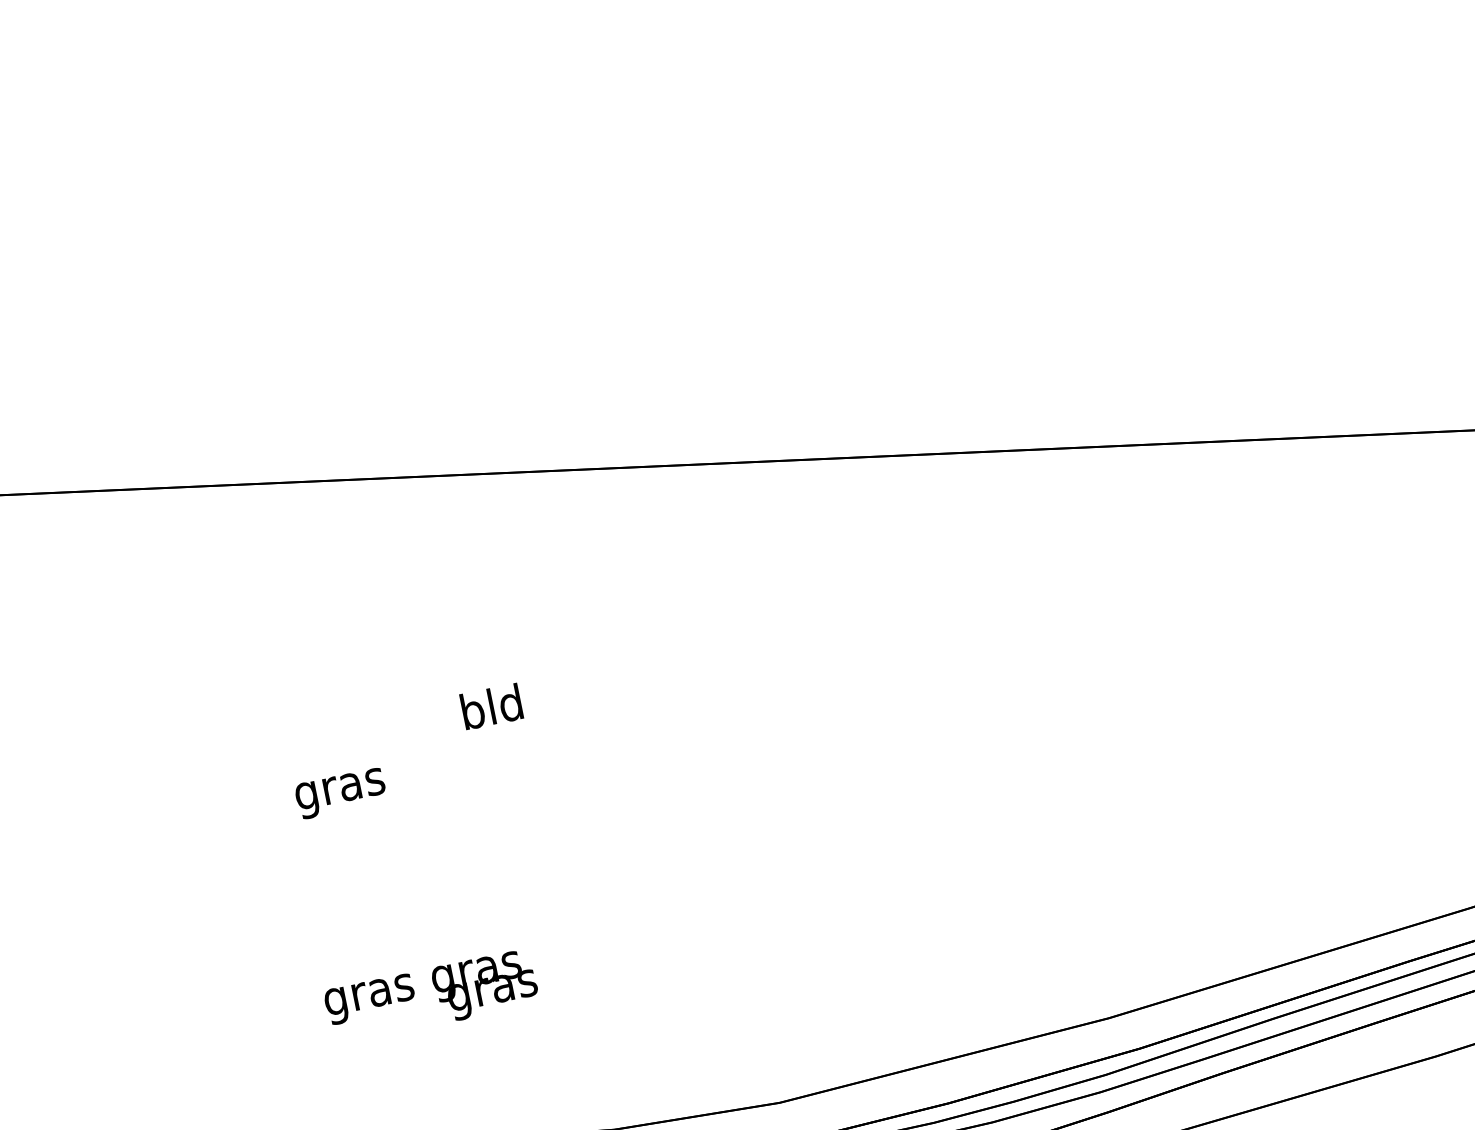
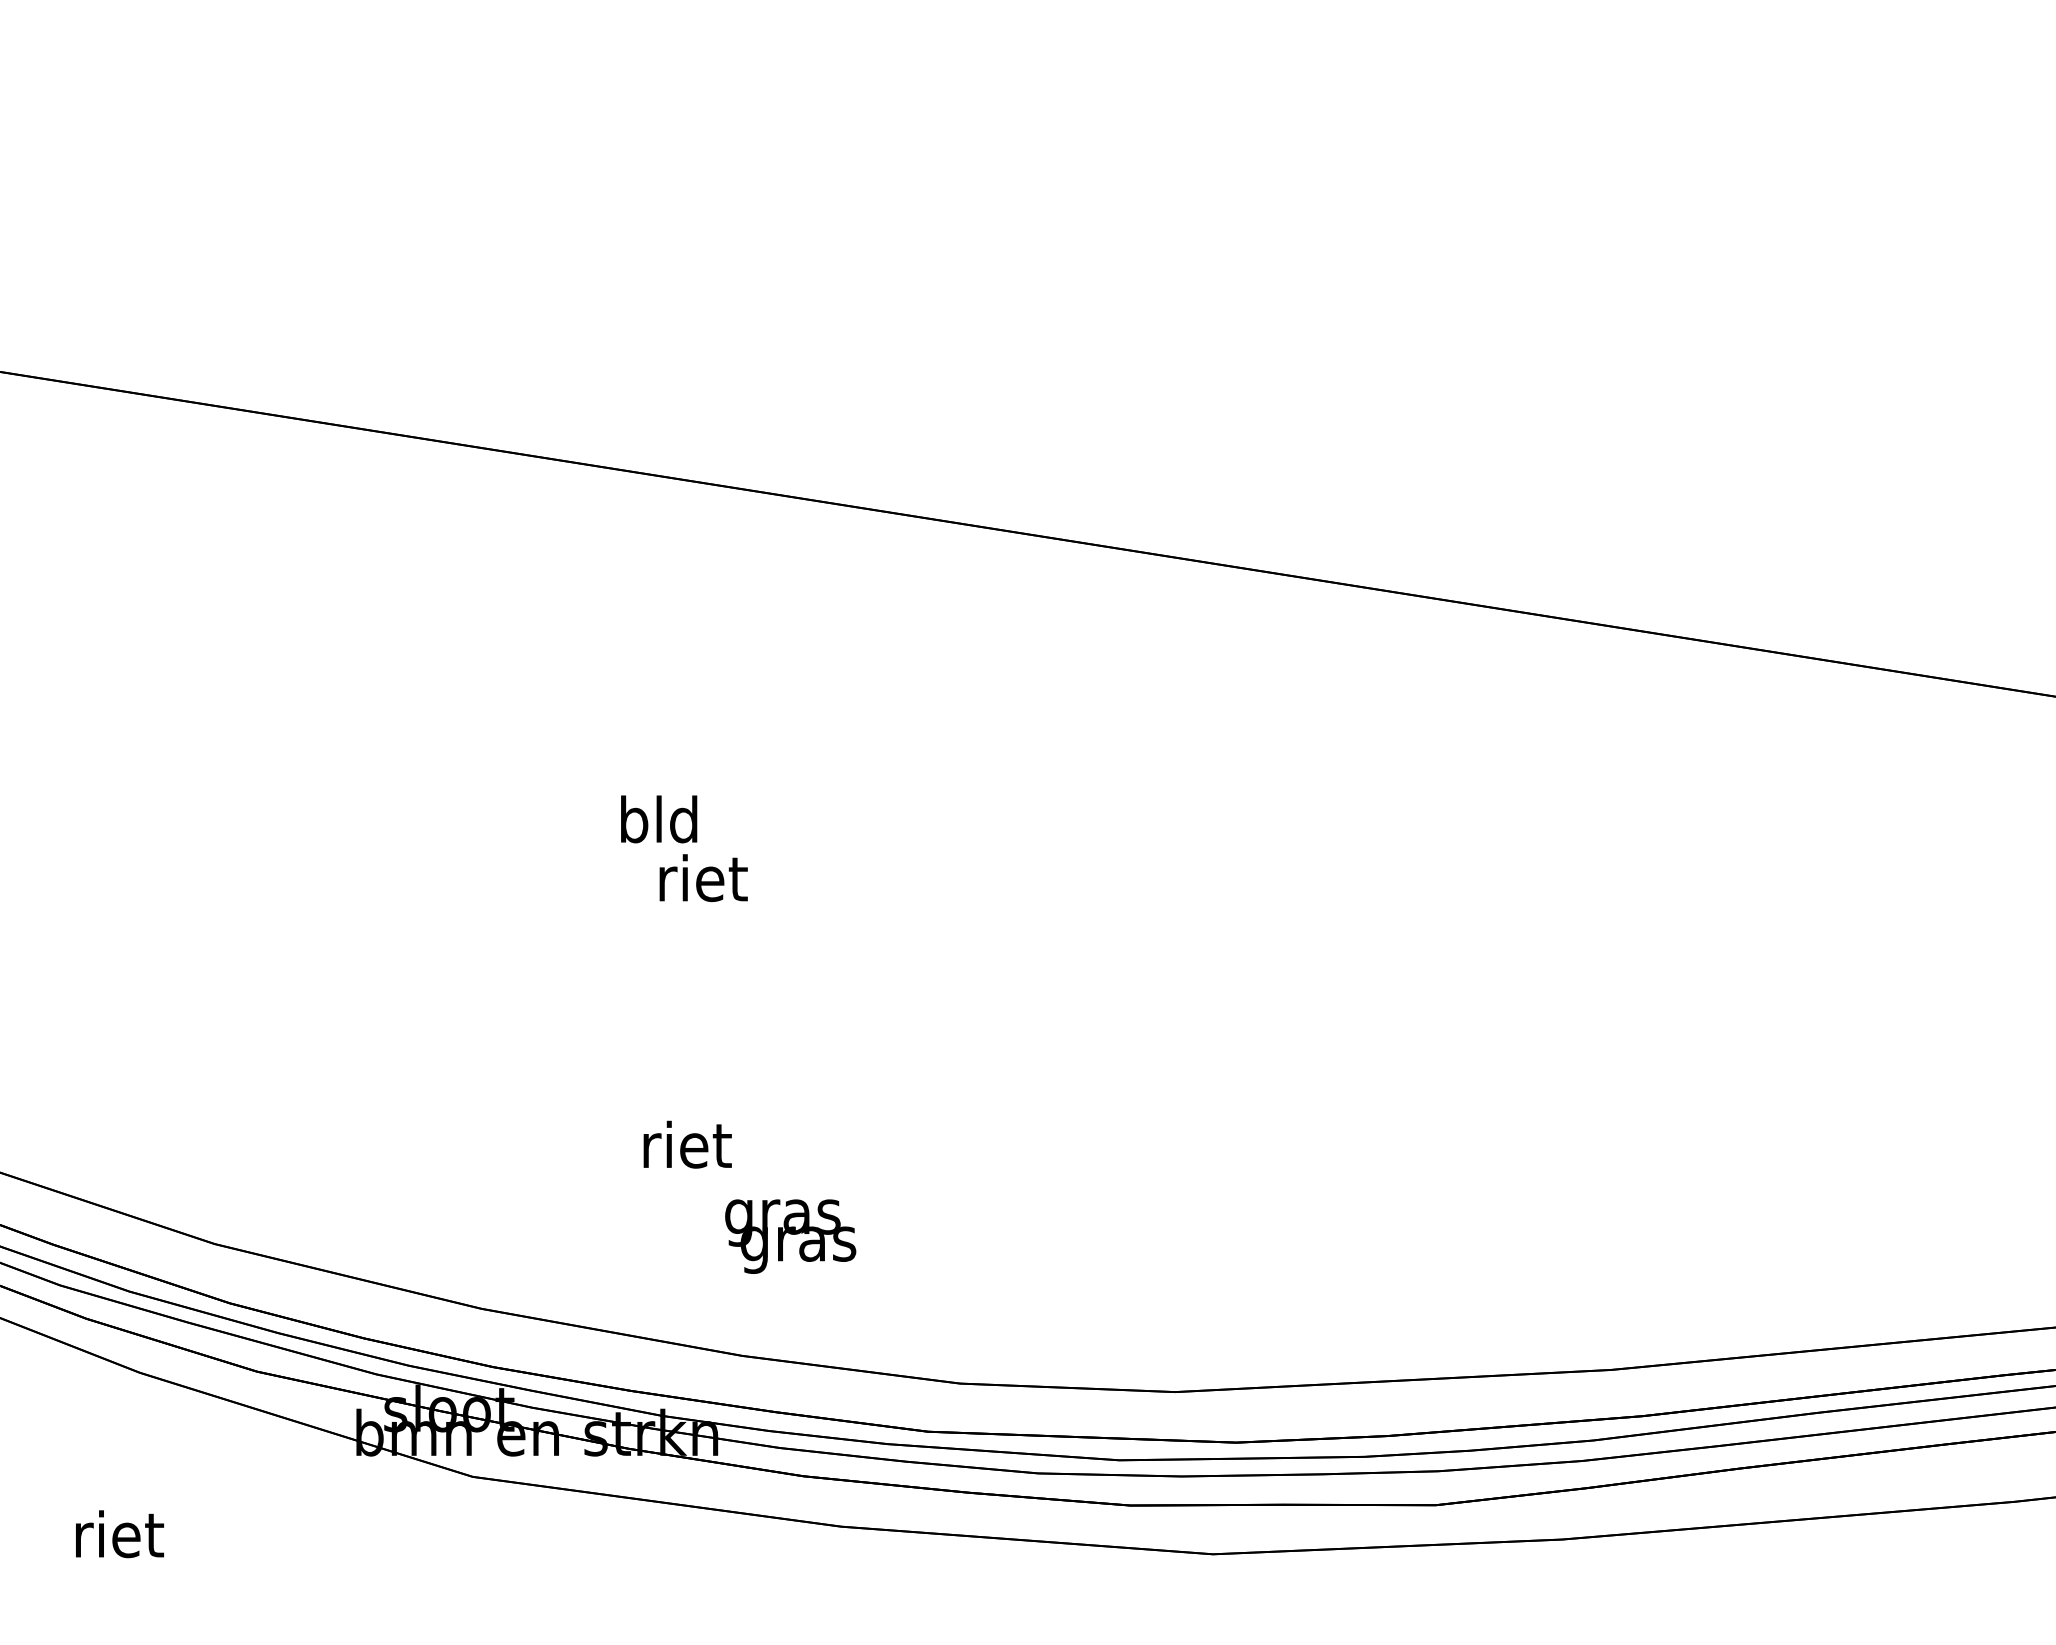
text: (492, 706) -> (659, 819), moved
text: (339, 789) -> (701, 884), gras -> riet
text: (485, 986) -> (790, 1236), moved
text: (368, 994) -> (685, 1150), gras -> riet

